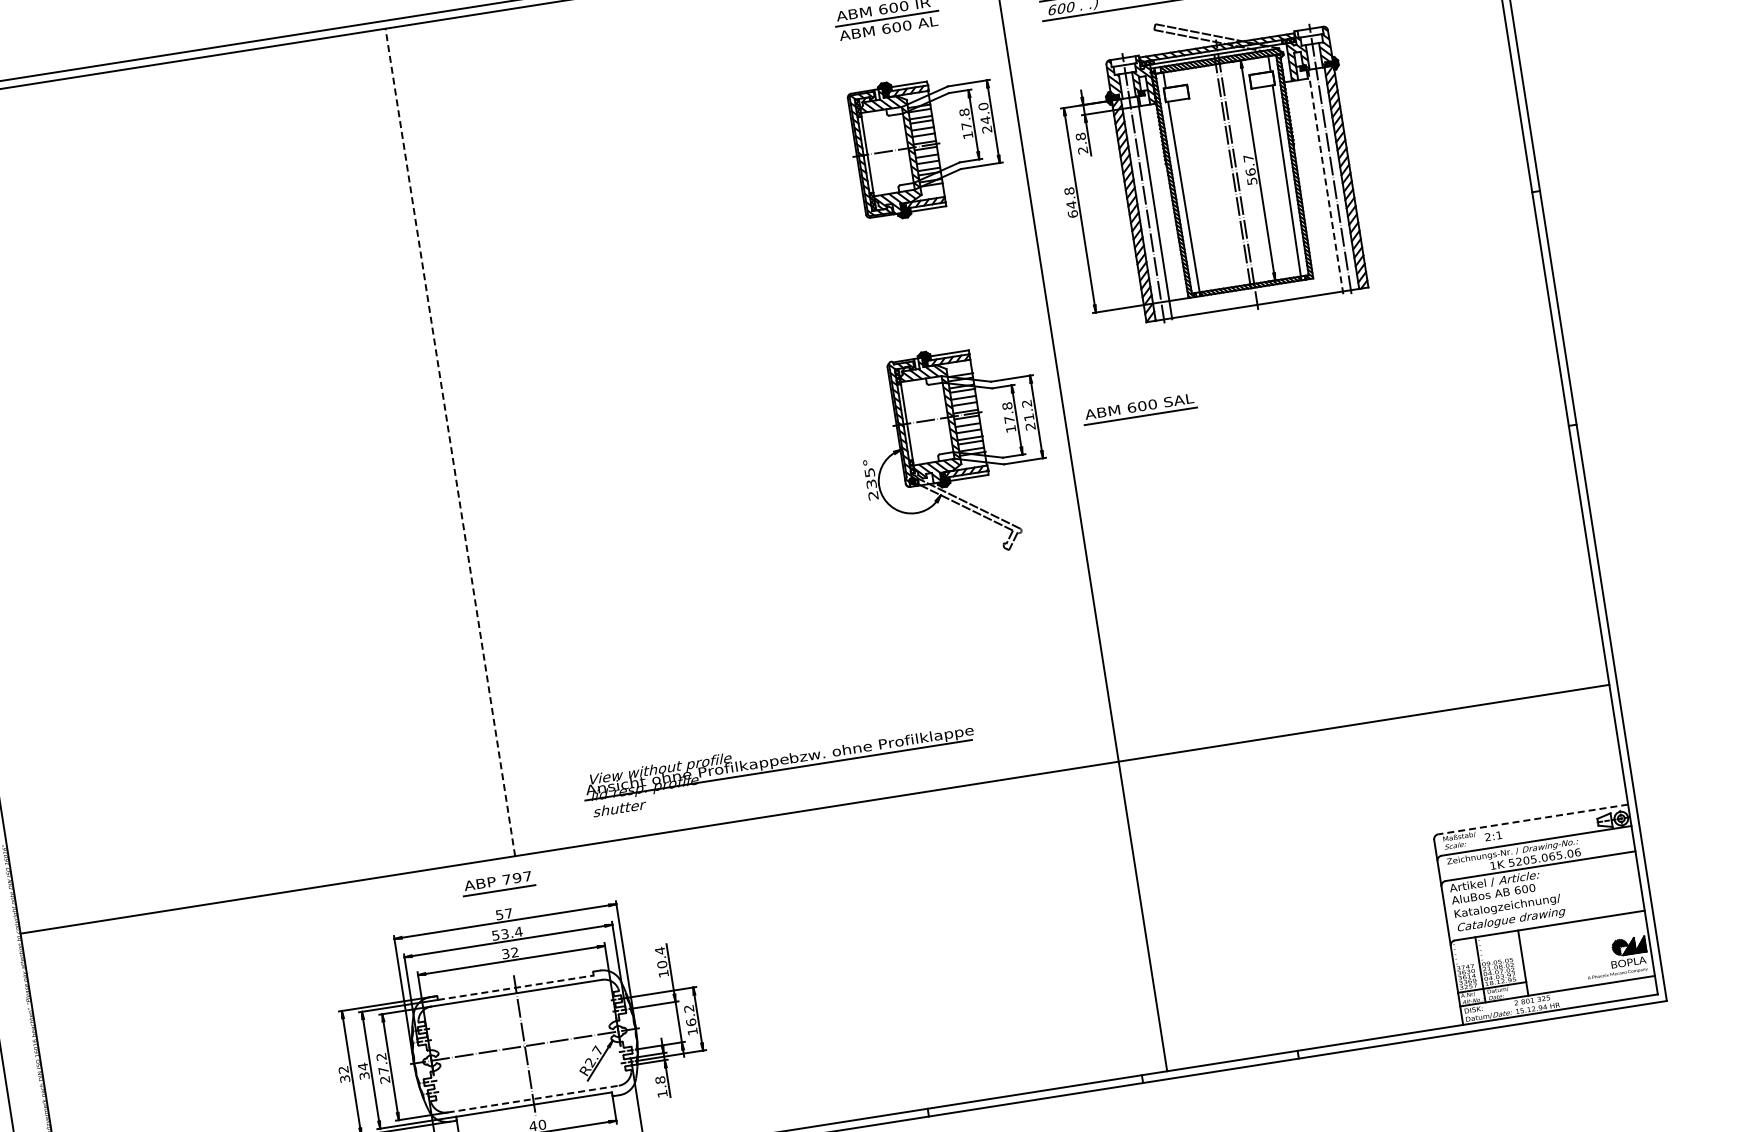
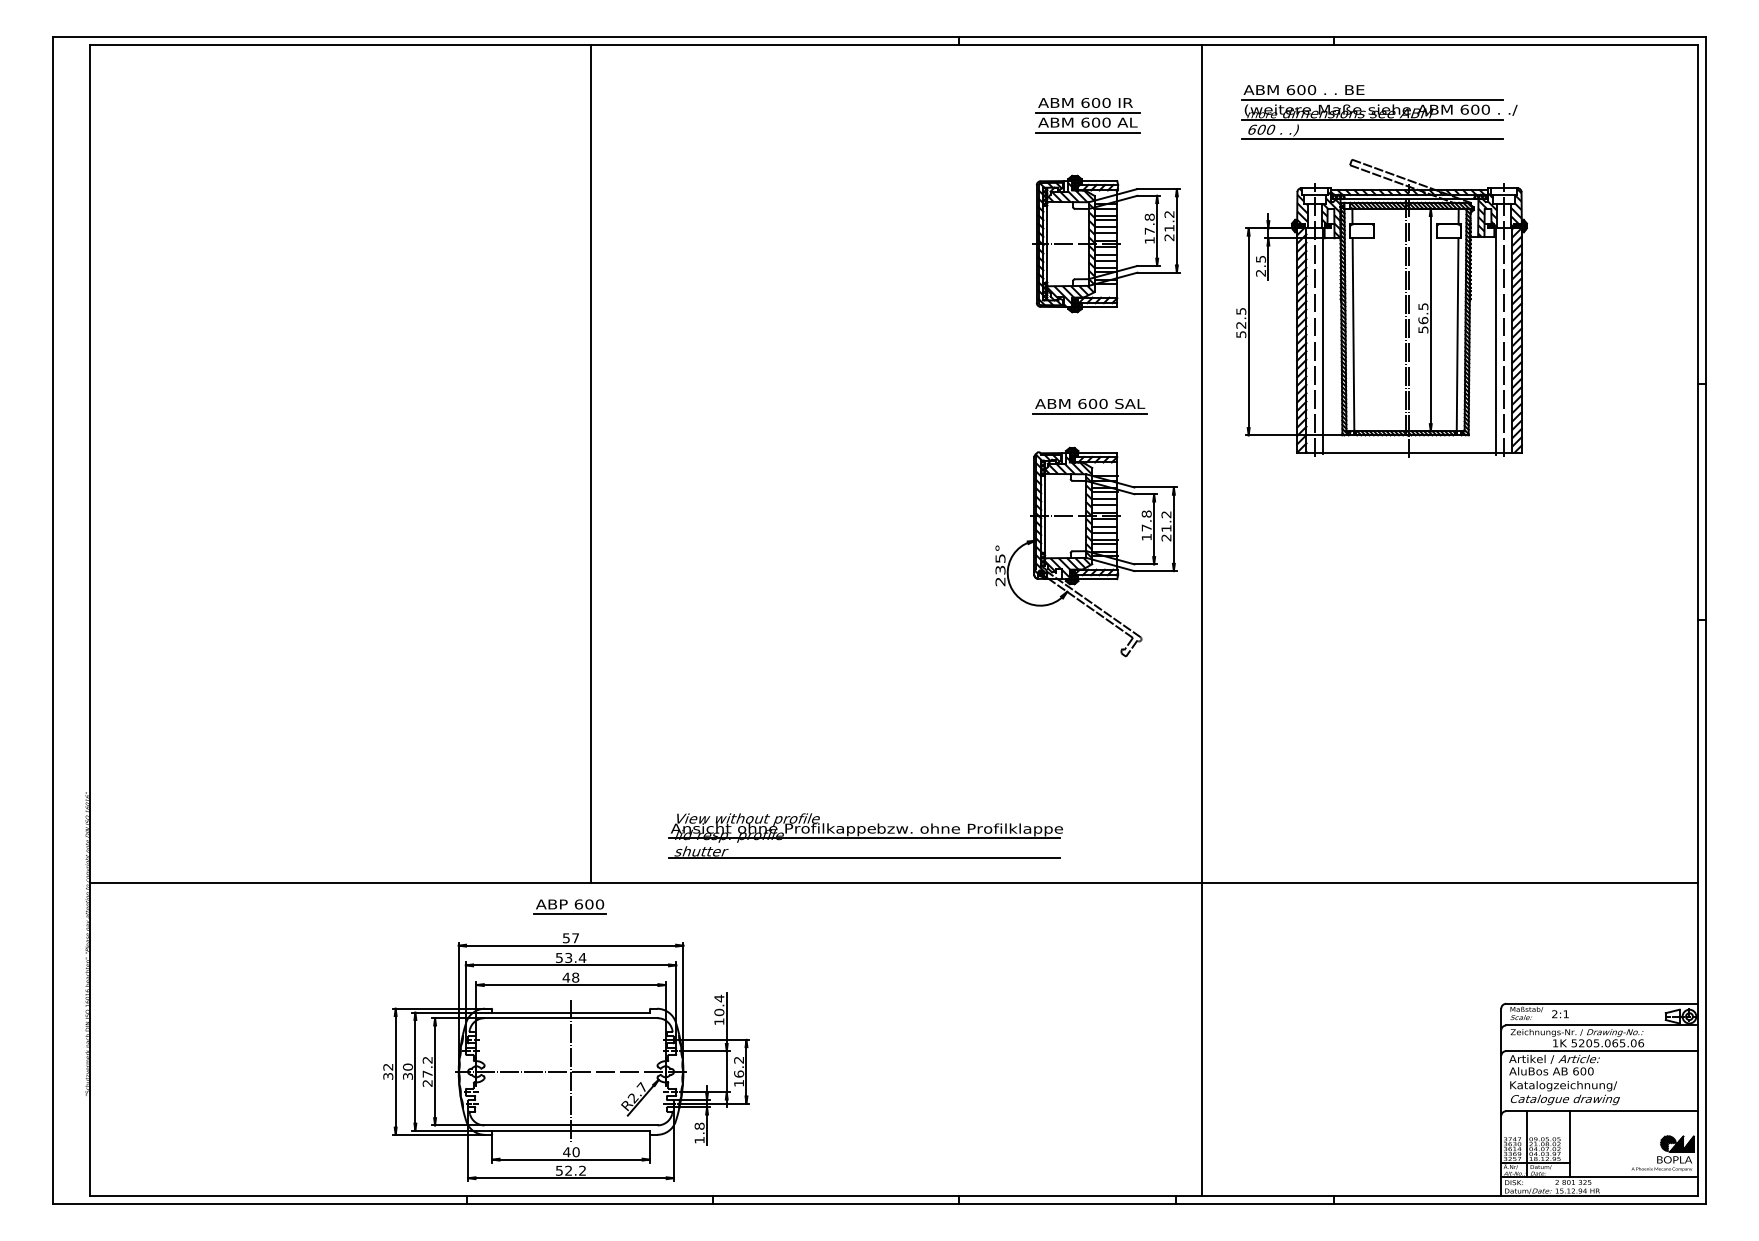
line: (889, 38) -> (1087, 132), added
text: (984, 113) -> (1169, 221), 24.0 -> 21.2
text: (1080, 136) -> (1260, 258), 2.8 -> 2.5
text: (1248, 158) -> (1423, 306), 56.7 -> 56.5
line: (1325, 181) -> (1495, 341), dashed -> solid
text: (1071, 202) -> (1241, 322), 64.8 -> 52.5
part: (1139, 409) -> (1089, 406), moved
line: (450, 442) -> (590, 463), dashed -> solid
line: (781, 790) -> (864, 858), added
line: (1532, 819) -> (1601, 1003), dashed -> solid
text: (517, 878) -> (589, 904), 797 -> 600
text: (509, 953) -> (570, 977), 32 -> 48
line: (516, 987) -> (571, 1012), dashed -> solid
text: (362, 1066) -> (407, 1066), 34 -> 30
line: (533, 1099) -> (571, 1125), dashed -> solid

